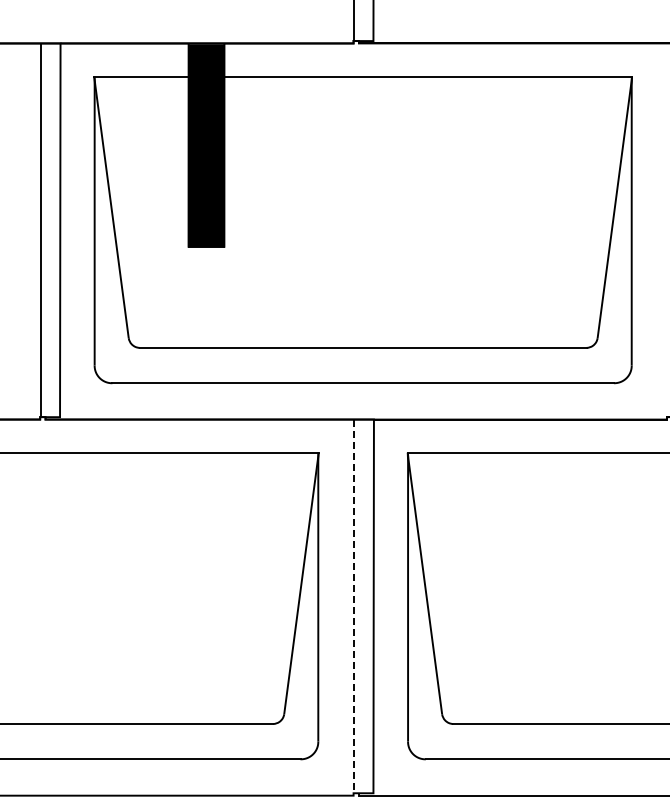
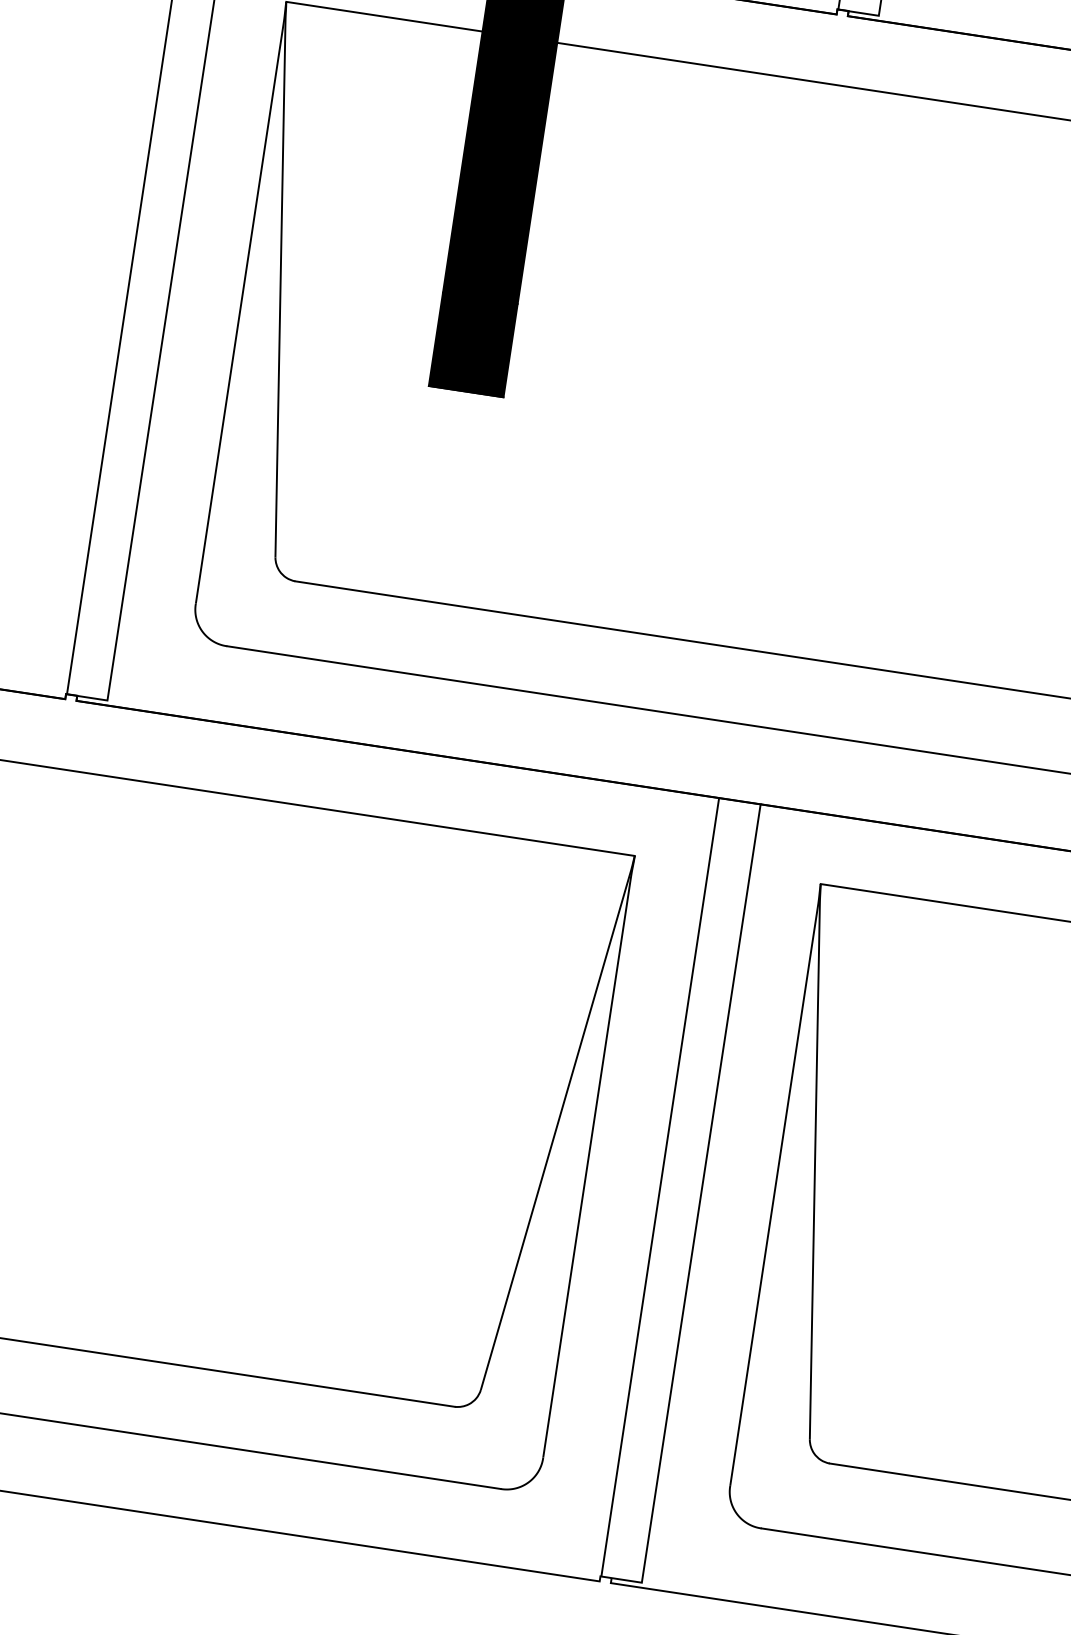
line: (354, 606) -> (661, 1187), dashed -> solid

